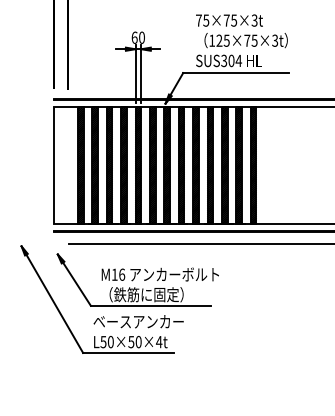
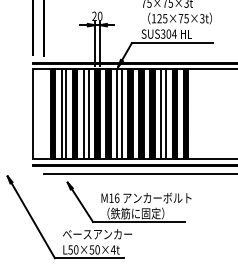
text: (134, 37) -> (94, 16), 60 -> 20
hatch: (95, 164) -> (64, 113), removed
hatch: (123, 164) -> (85, 113), removed
hatch: (167, 164) -> (119, 113), removed
hatch: (224, 164) -> (163, 113), removed
part: (137, 279) -> (128, 201), moved

